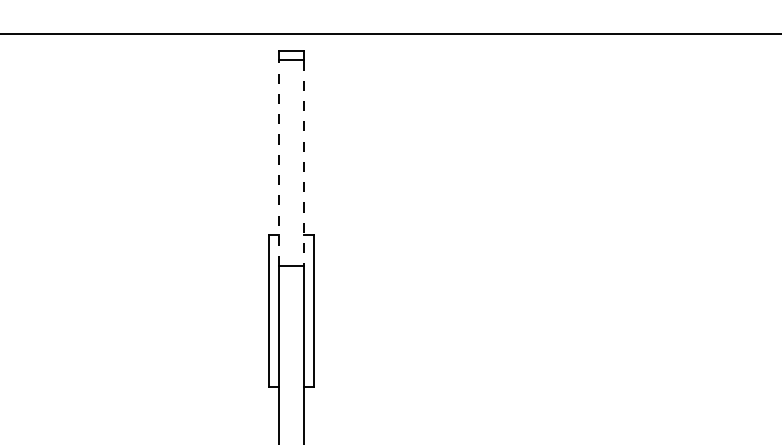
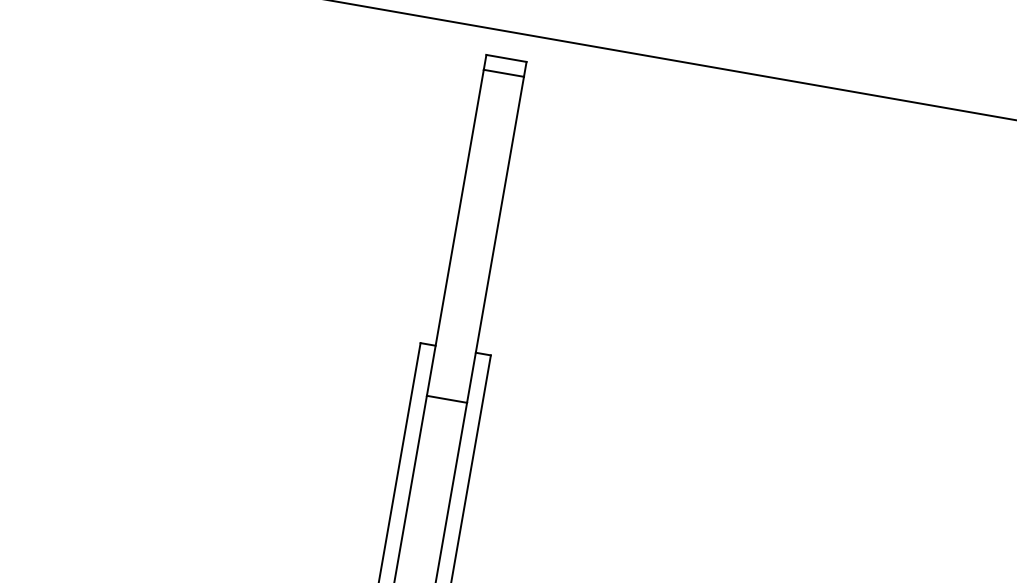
line: (278, 163) -> (454, 232), dashed -> solid
line: (304, 163) -> (496, 240), dashed -> solid

